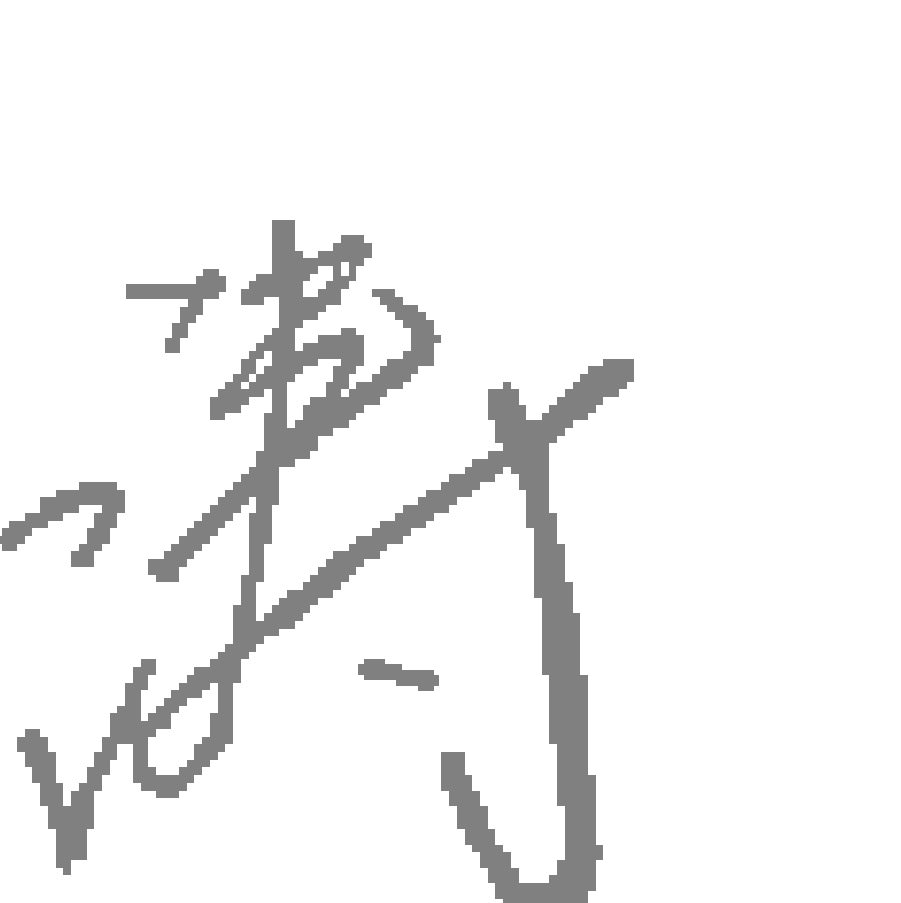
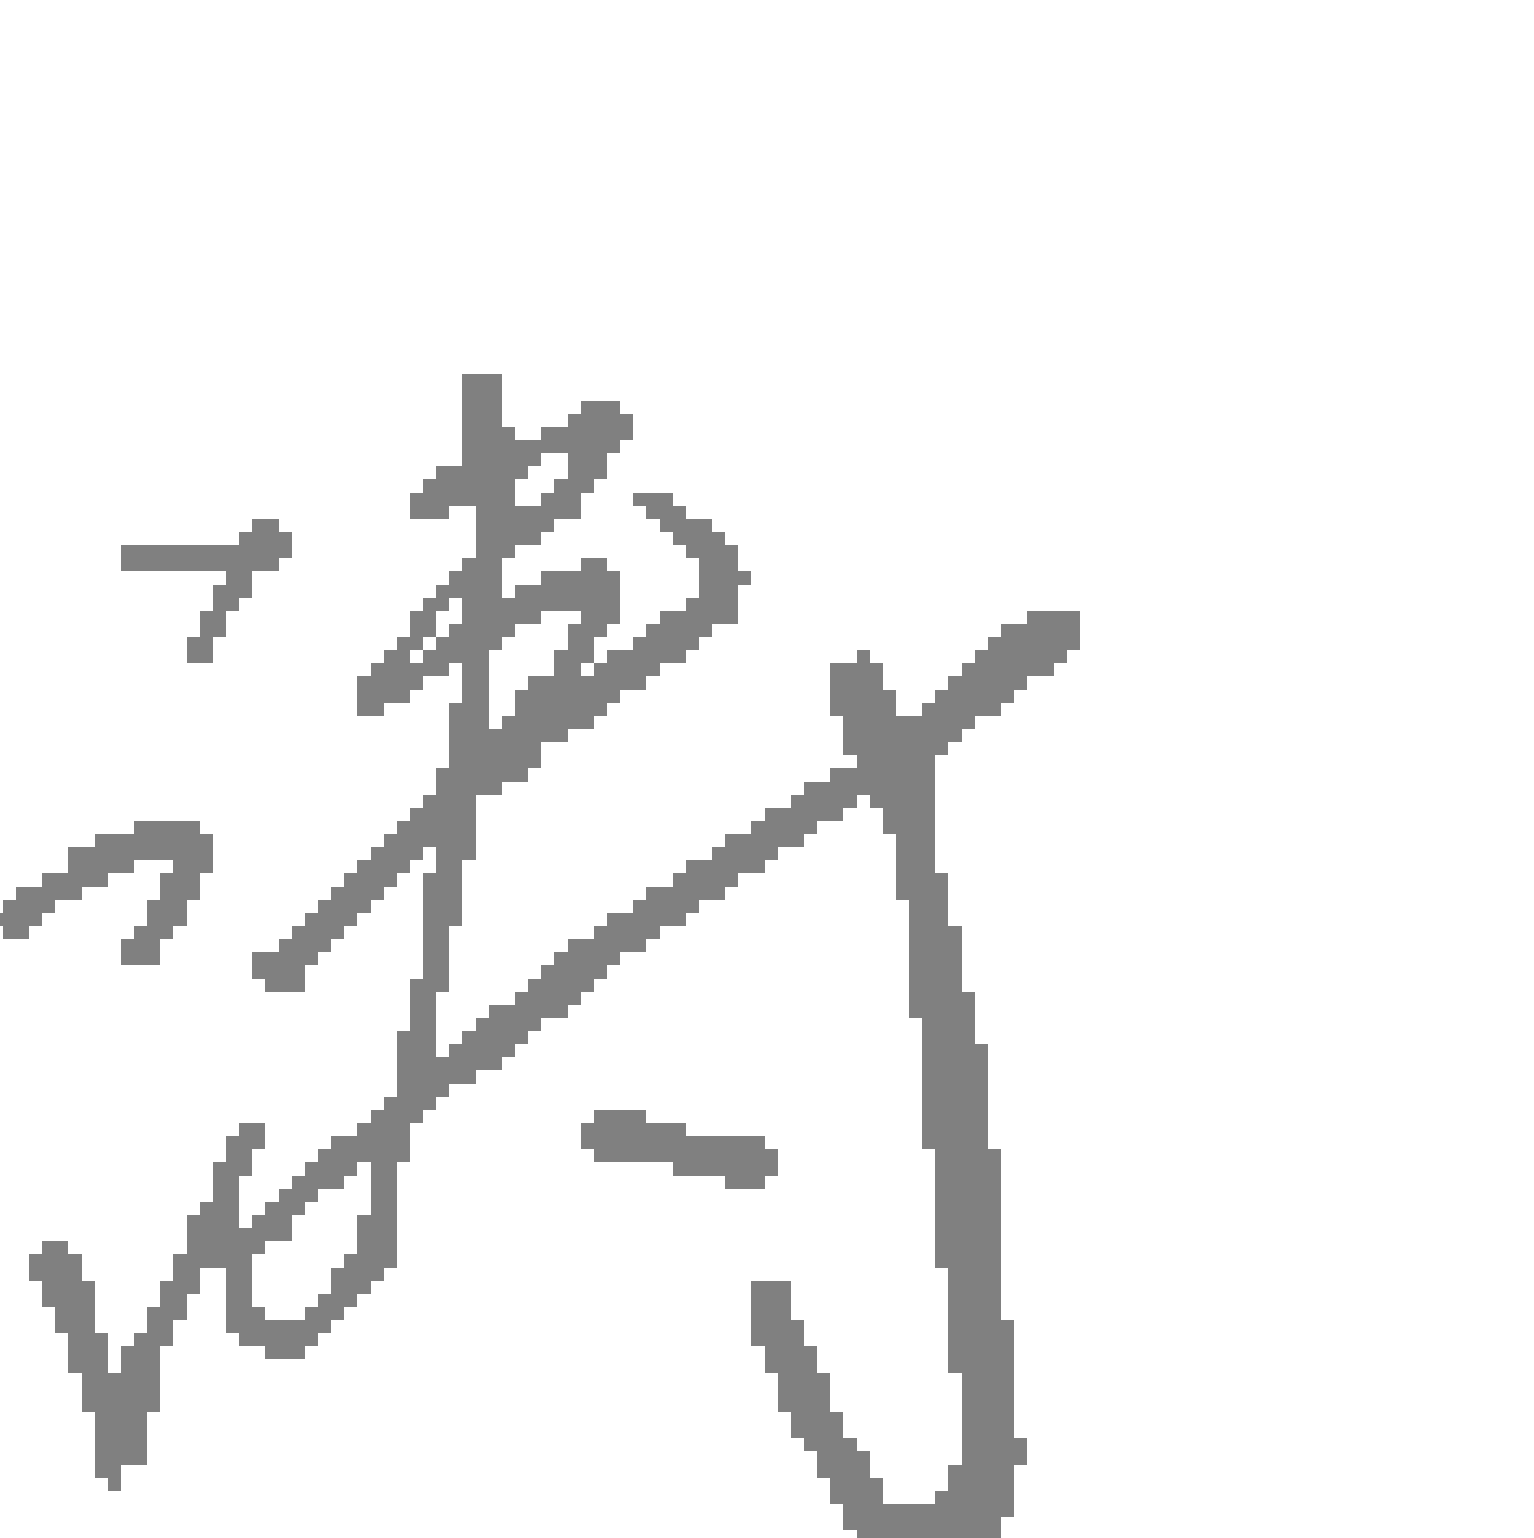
fill: (344, 268) -> (586, 457), added
part: (175, 310) -> (205, 590), moved
part: (398, 674) -> (678, 1148), size x1.43

